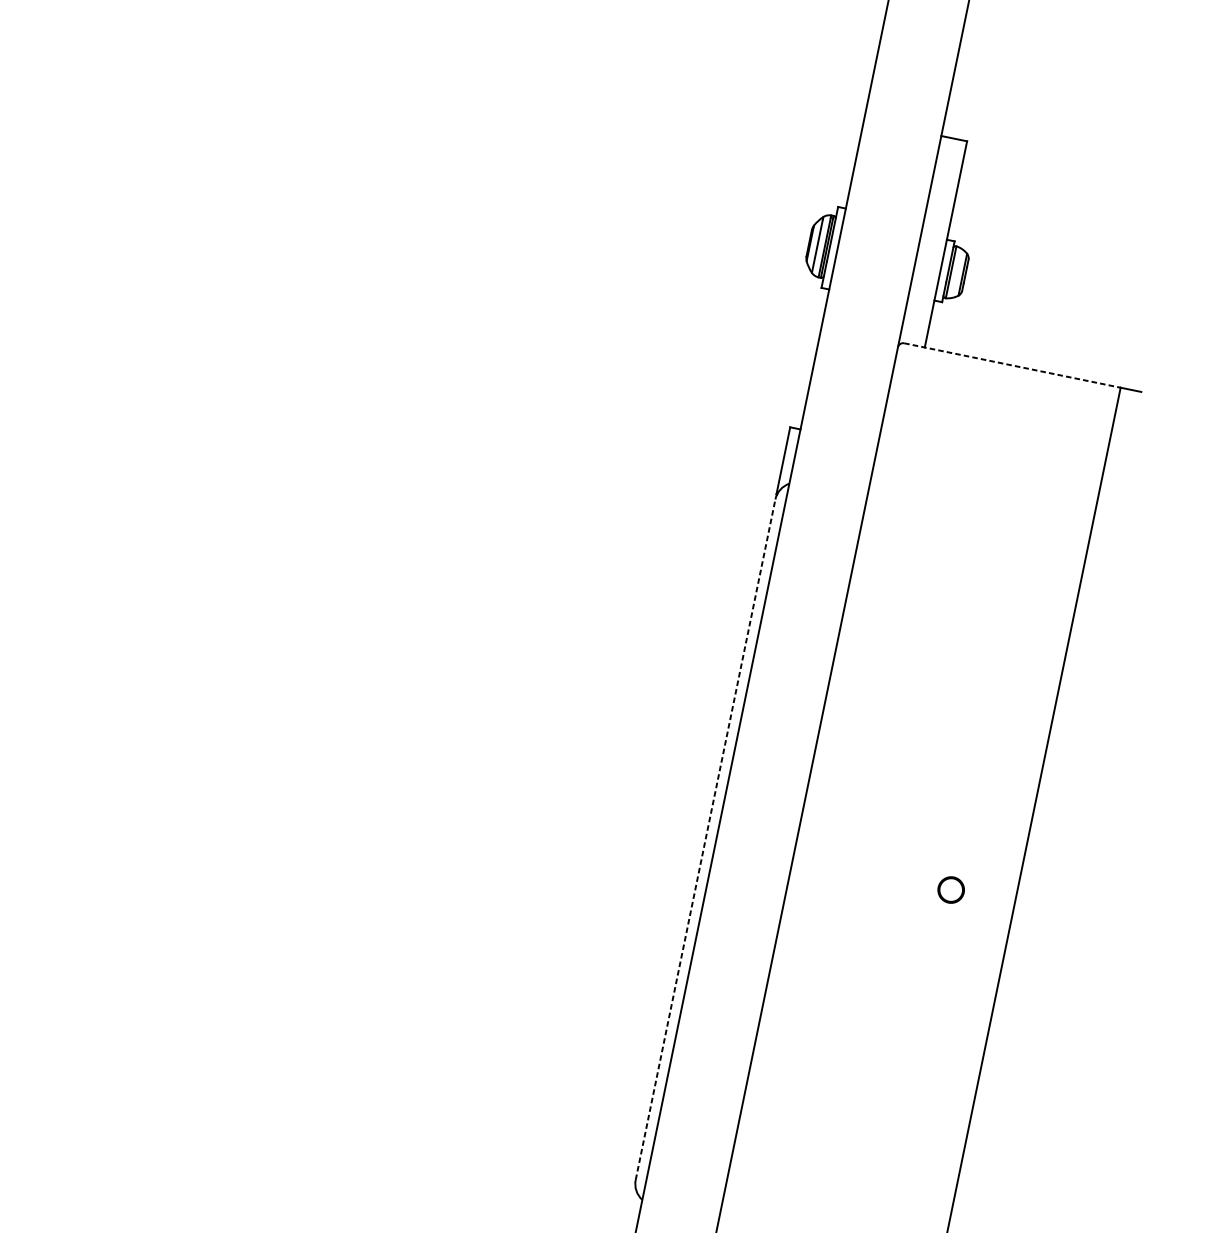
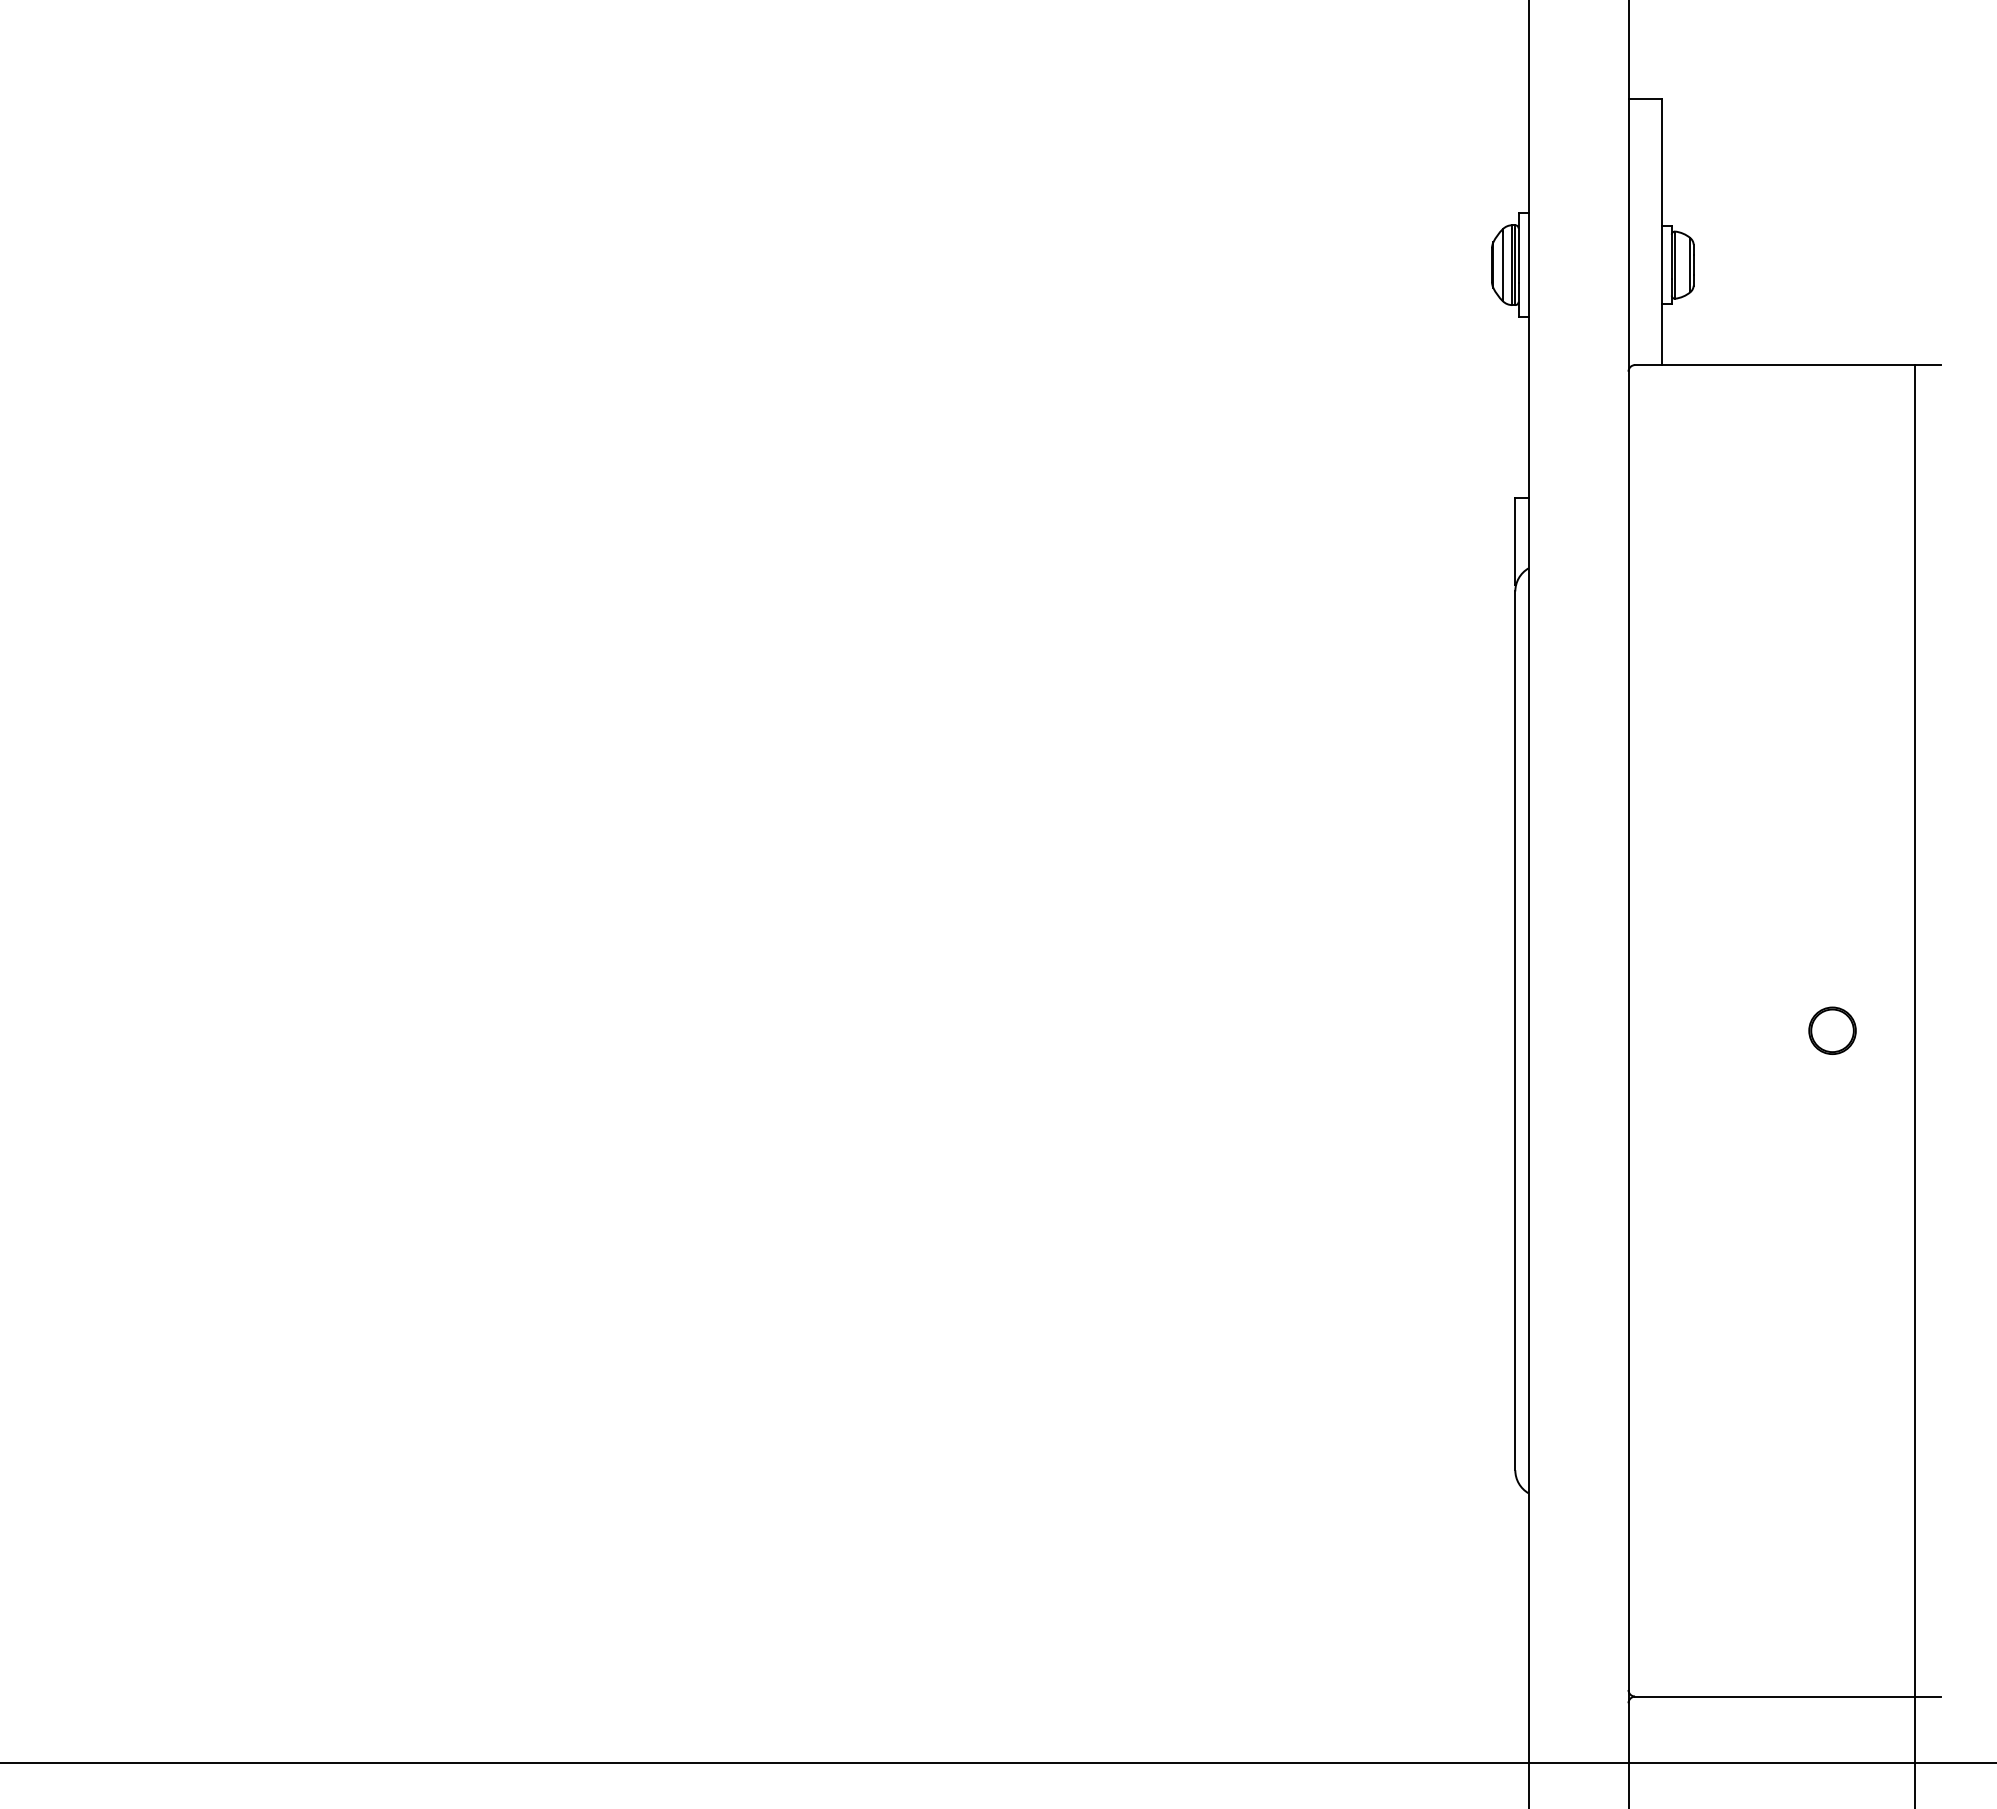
line: (1011, 365) -> (1774, 365), dashed -> solid
line: (705, 839) -> (1515, 1030), dashed -> solid
part: (951, 889) -> (1832, 1030), size x1.43

